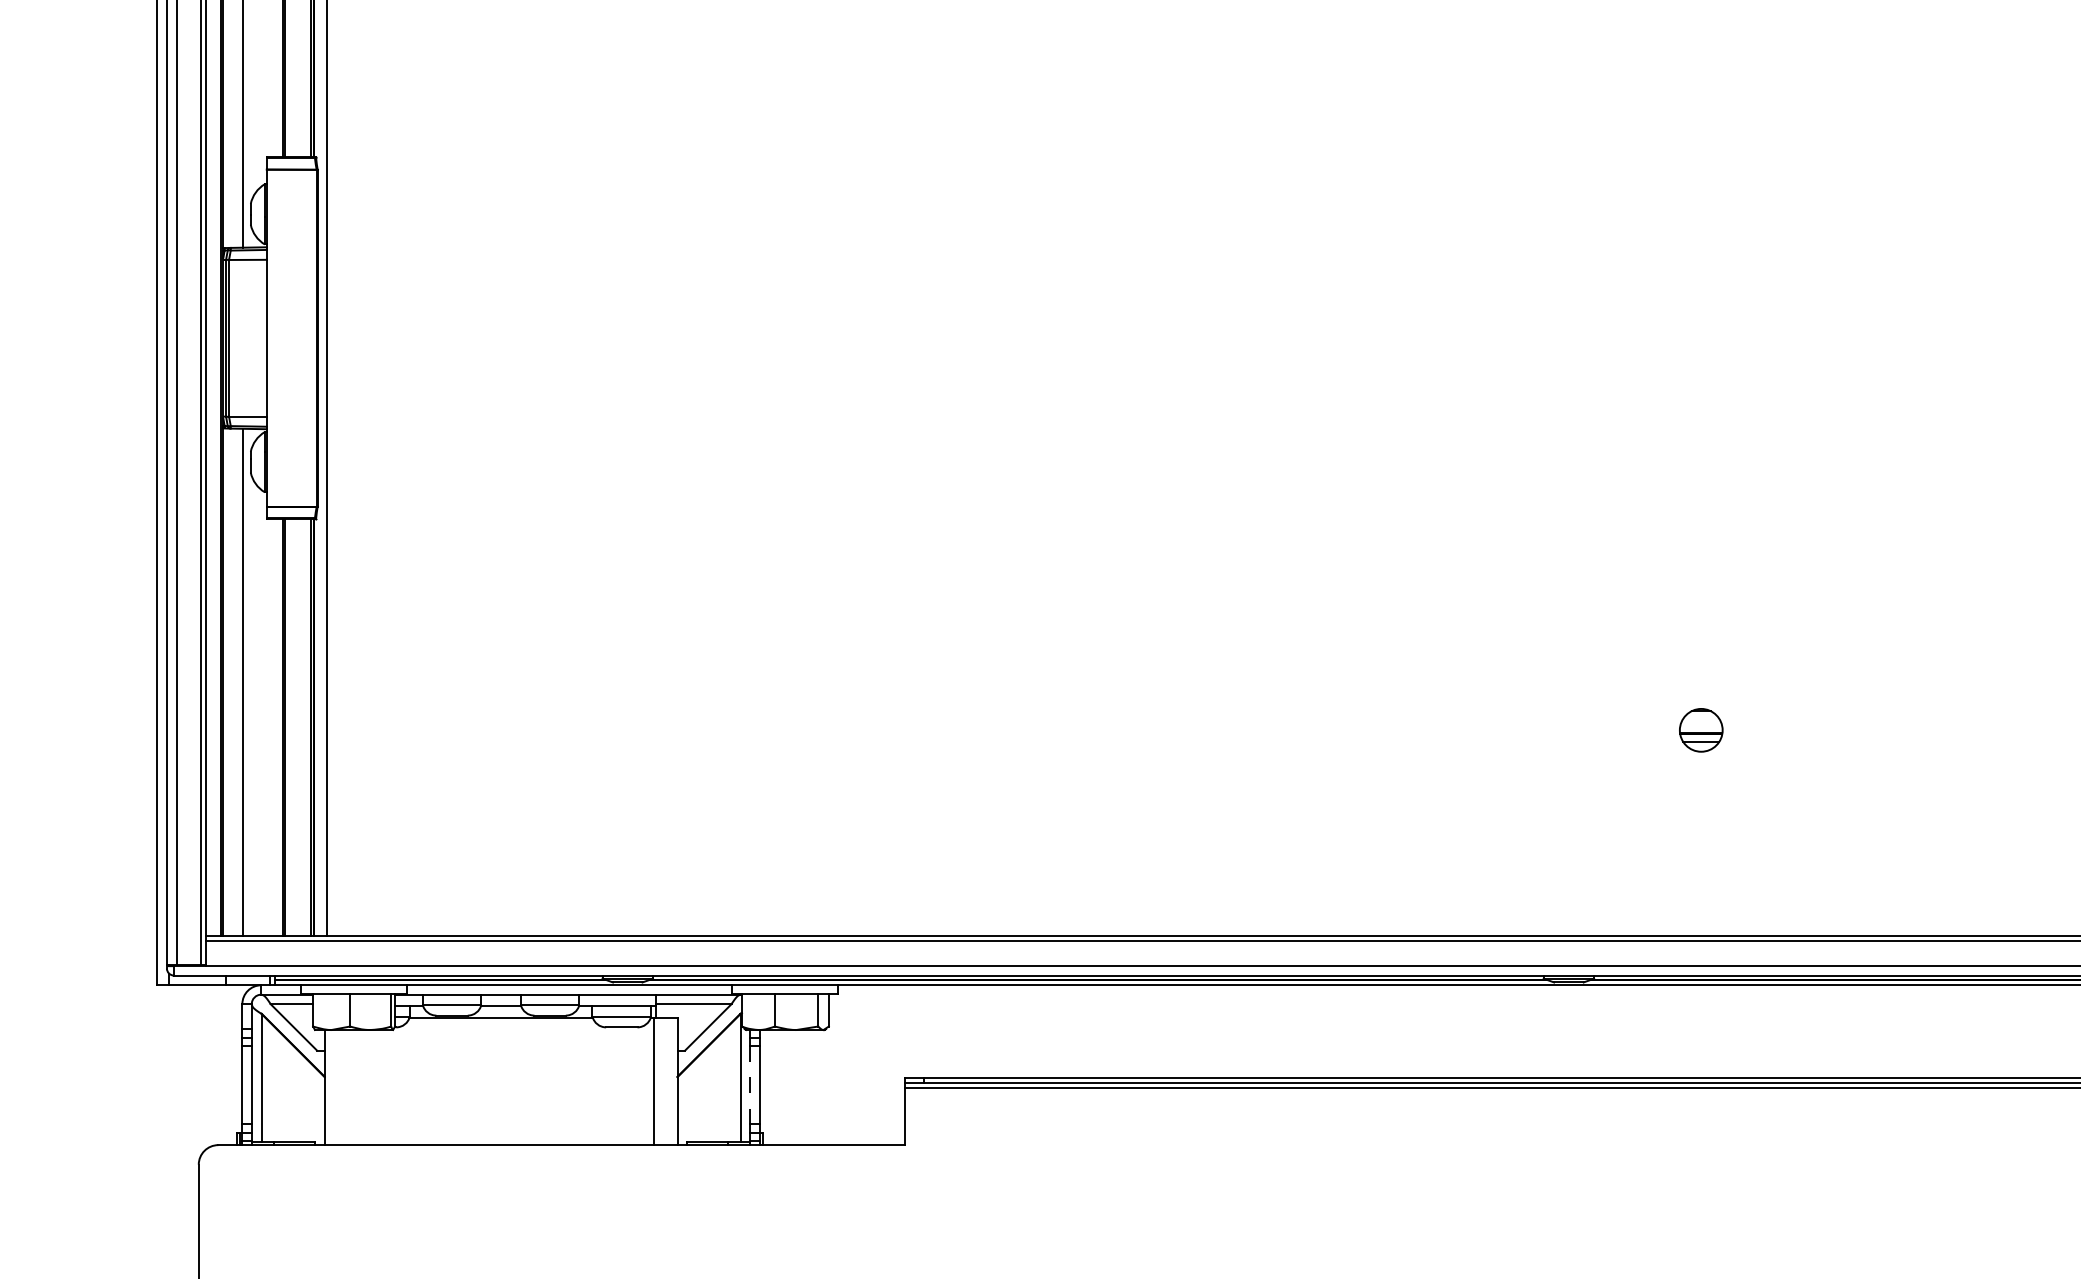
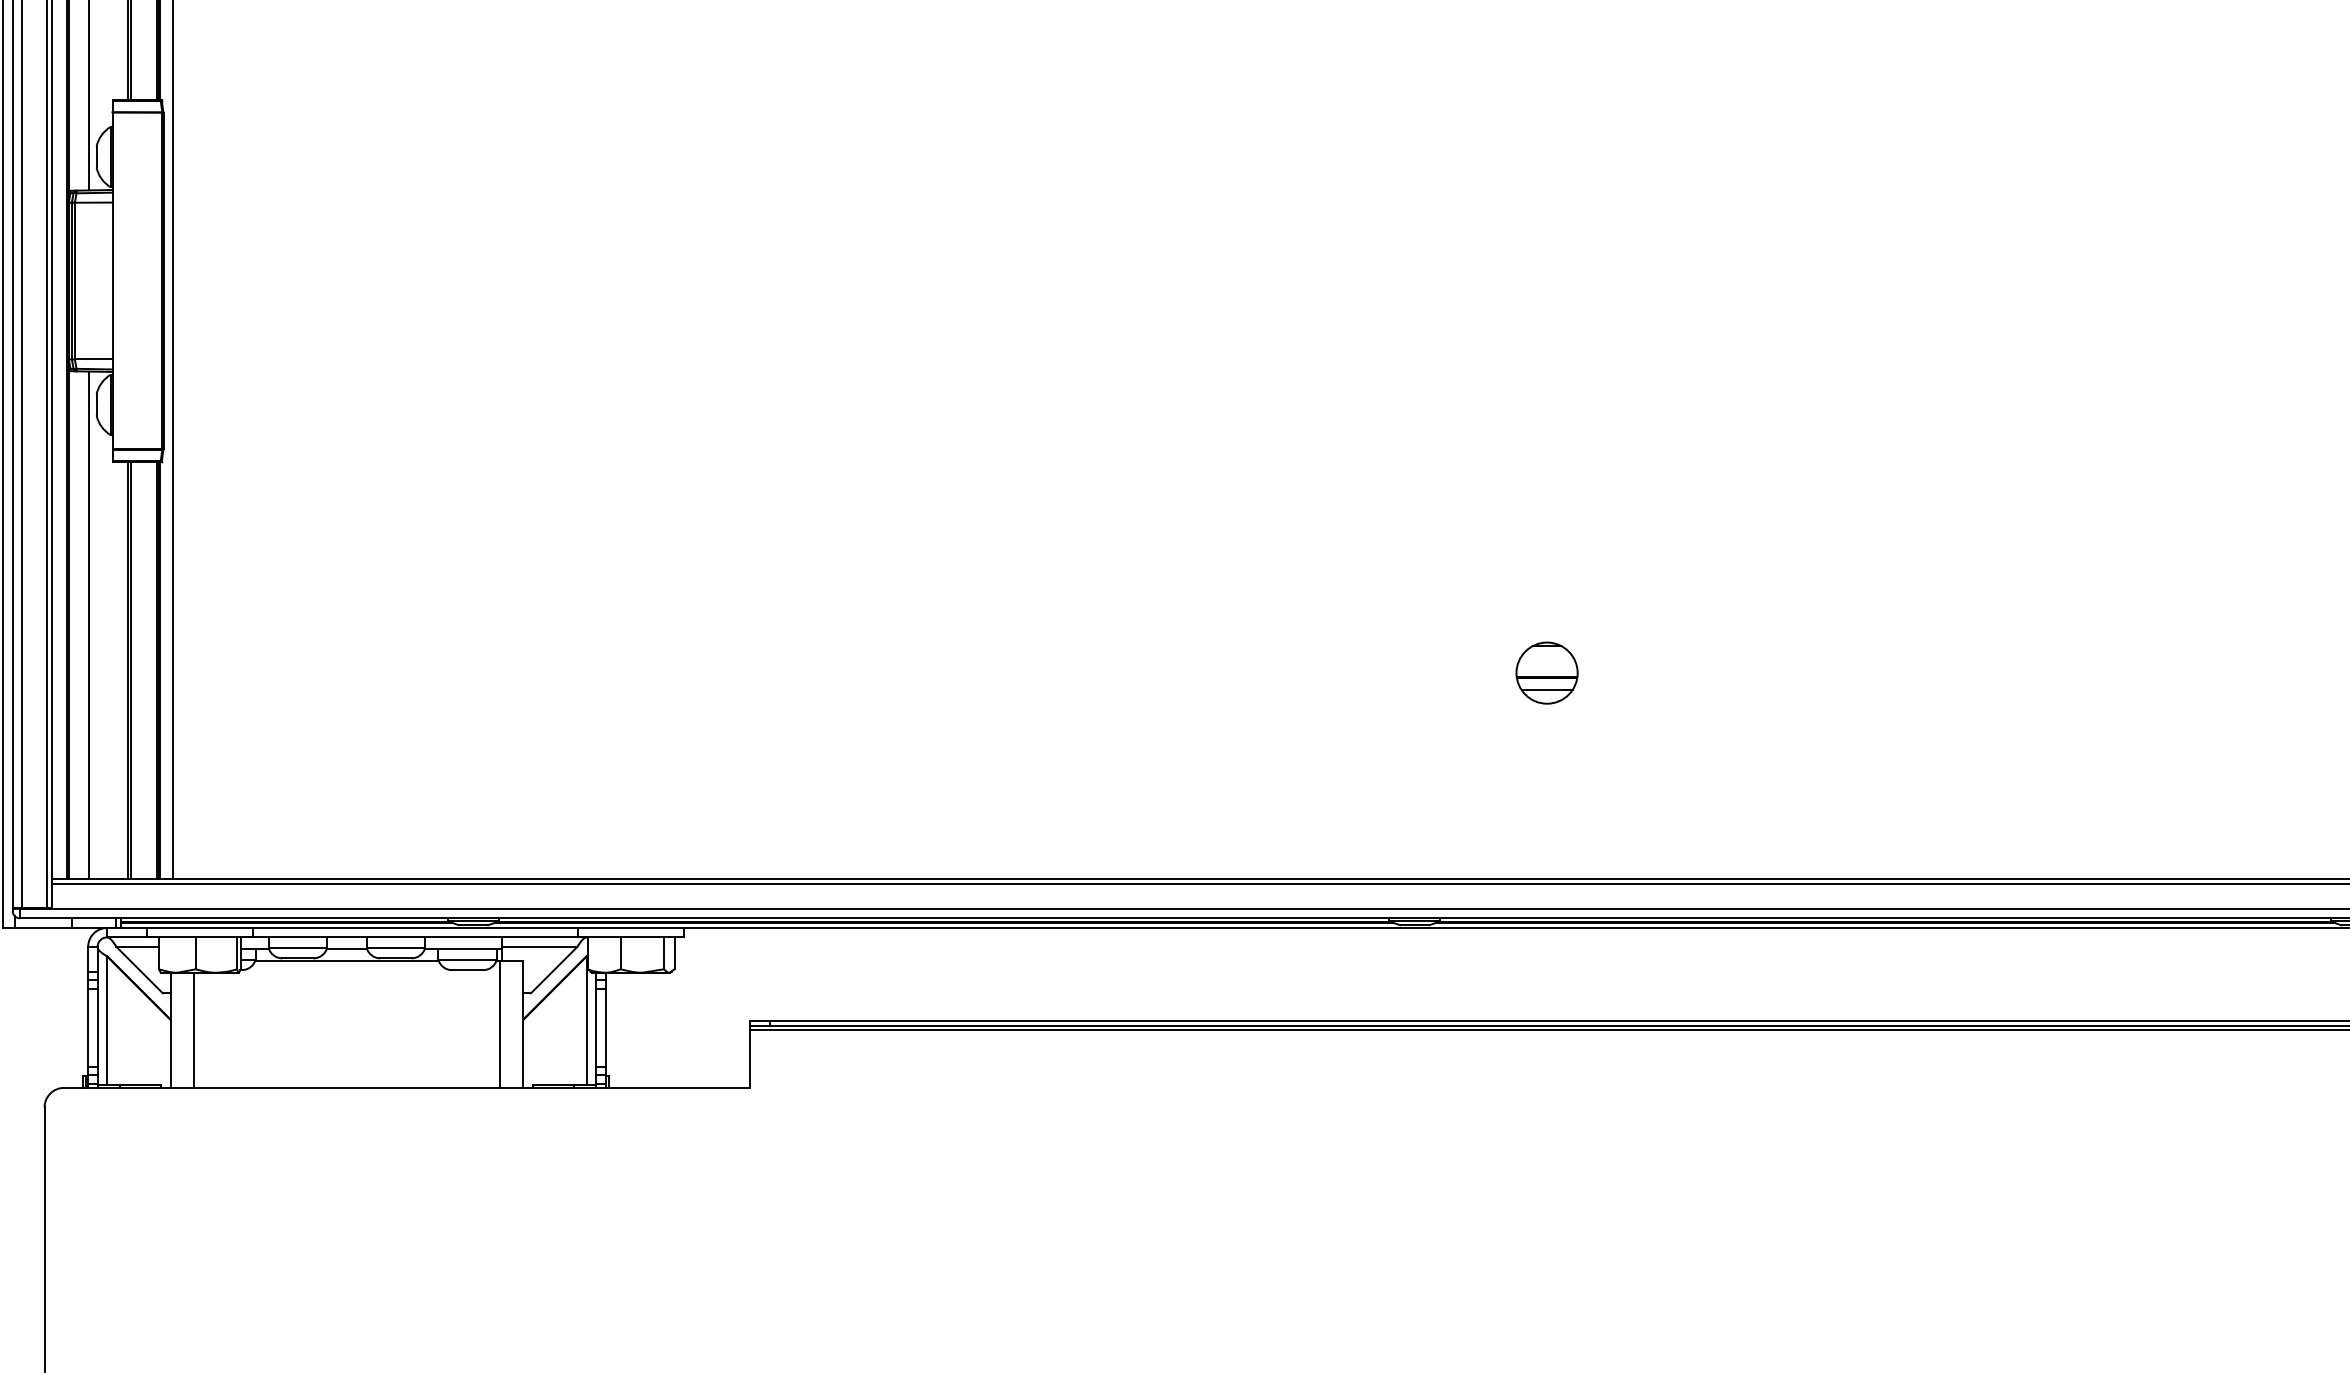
part: (1700, 729) -> (1546, 672), size x1.43
line: (750, 1084) -> (596, 1027), dashed -> solid
line: (348, 1086) -> (194, 1029), added

